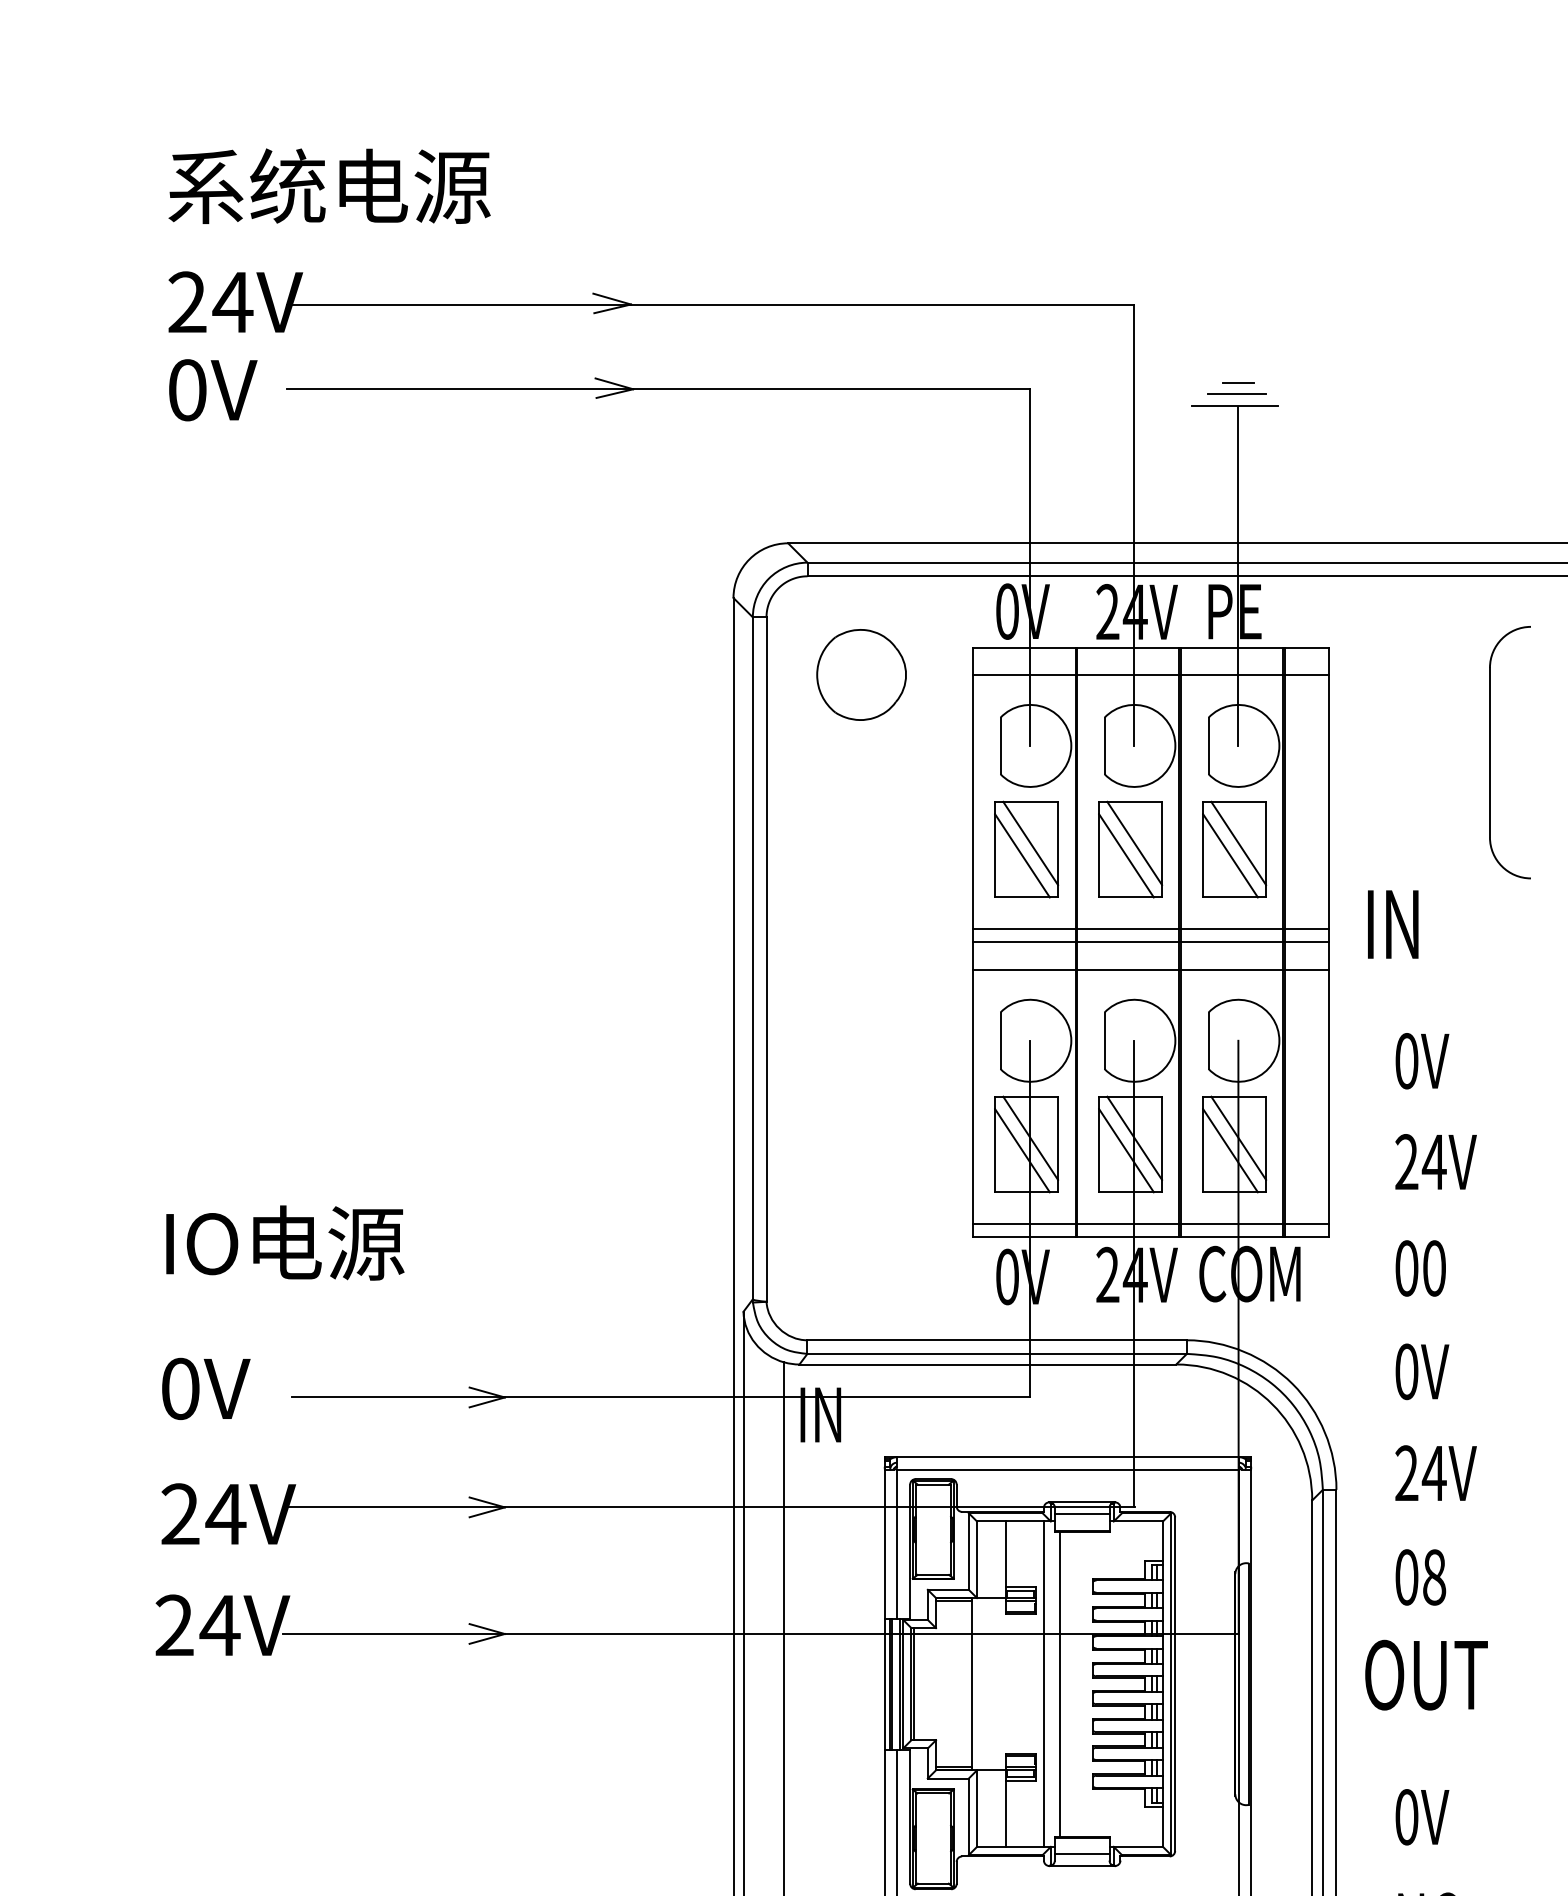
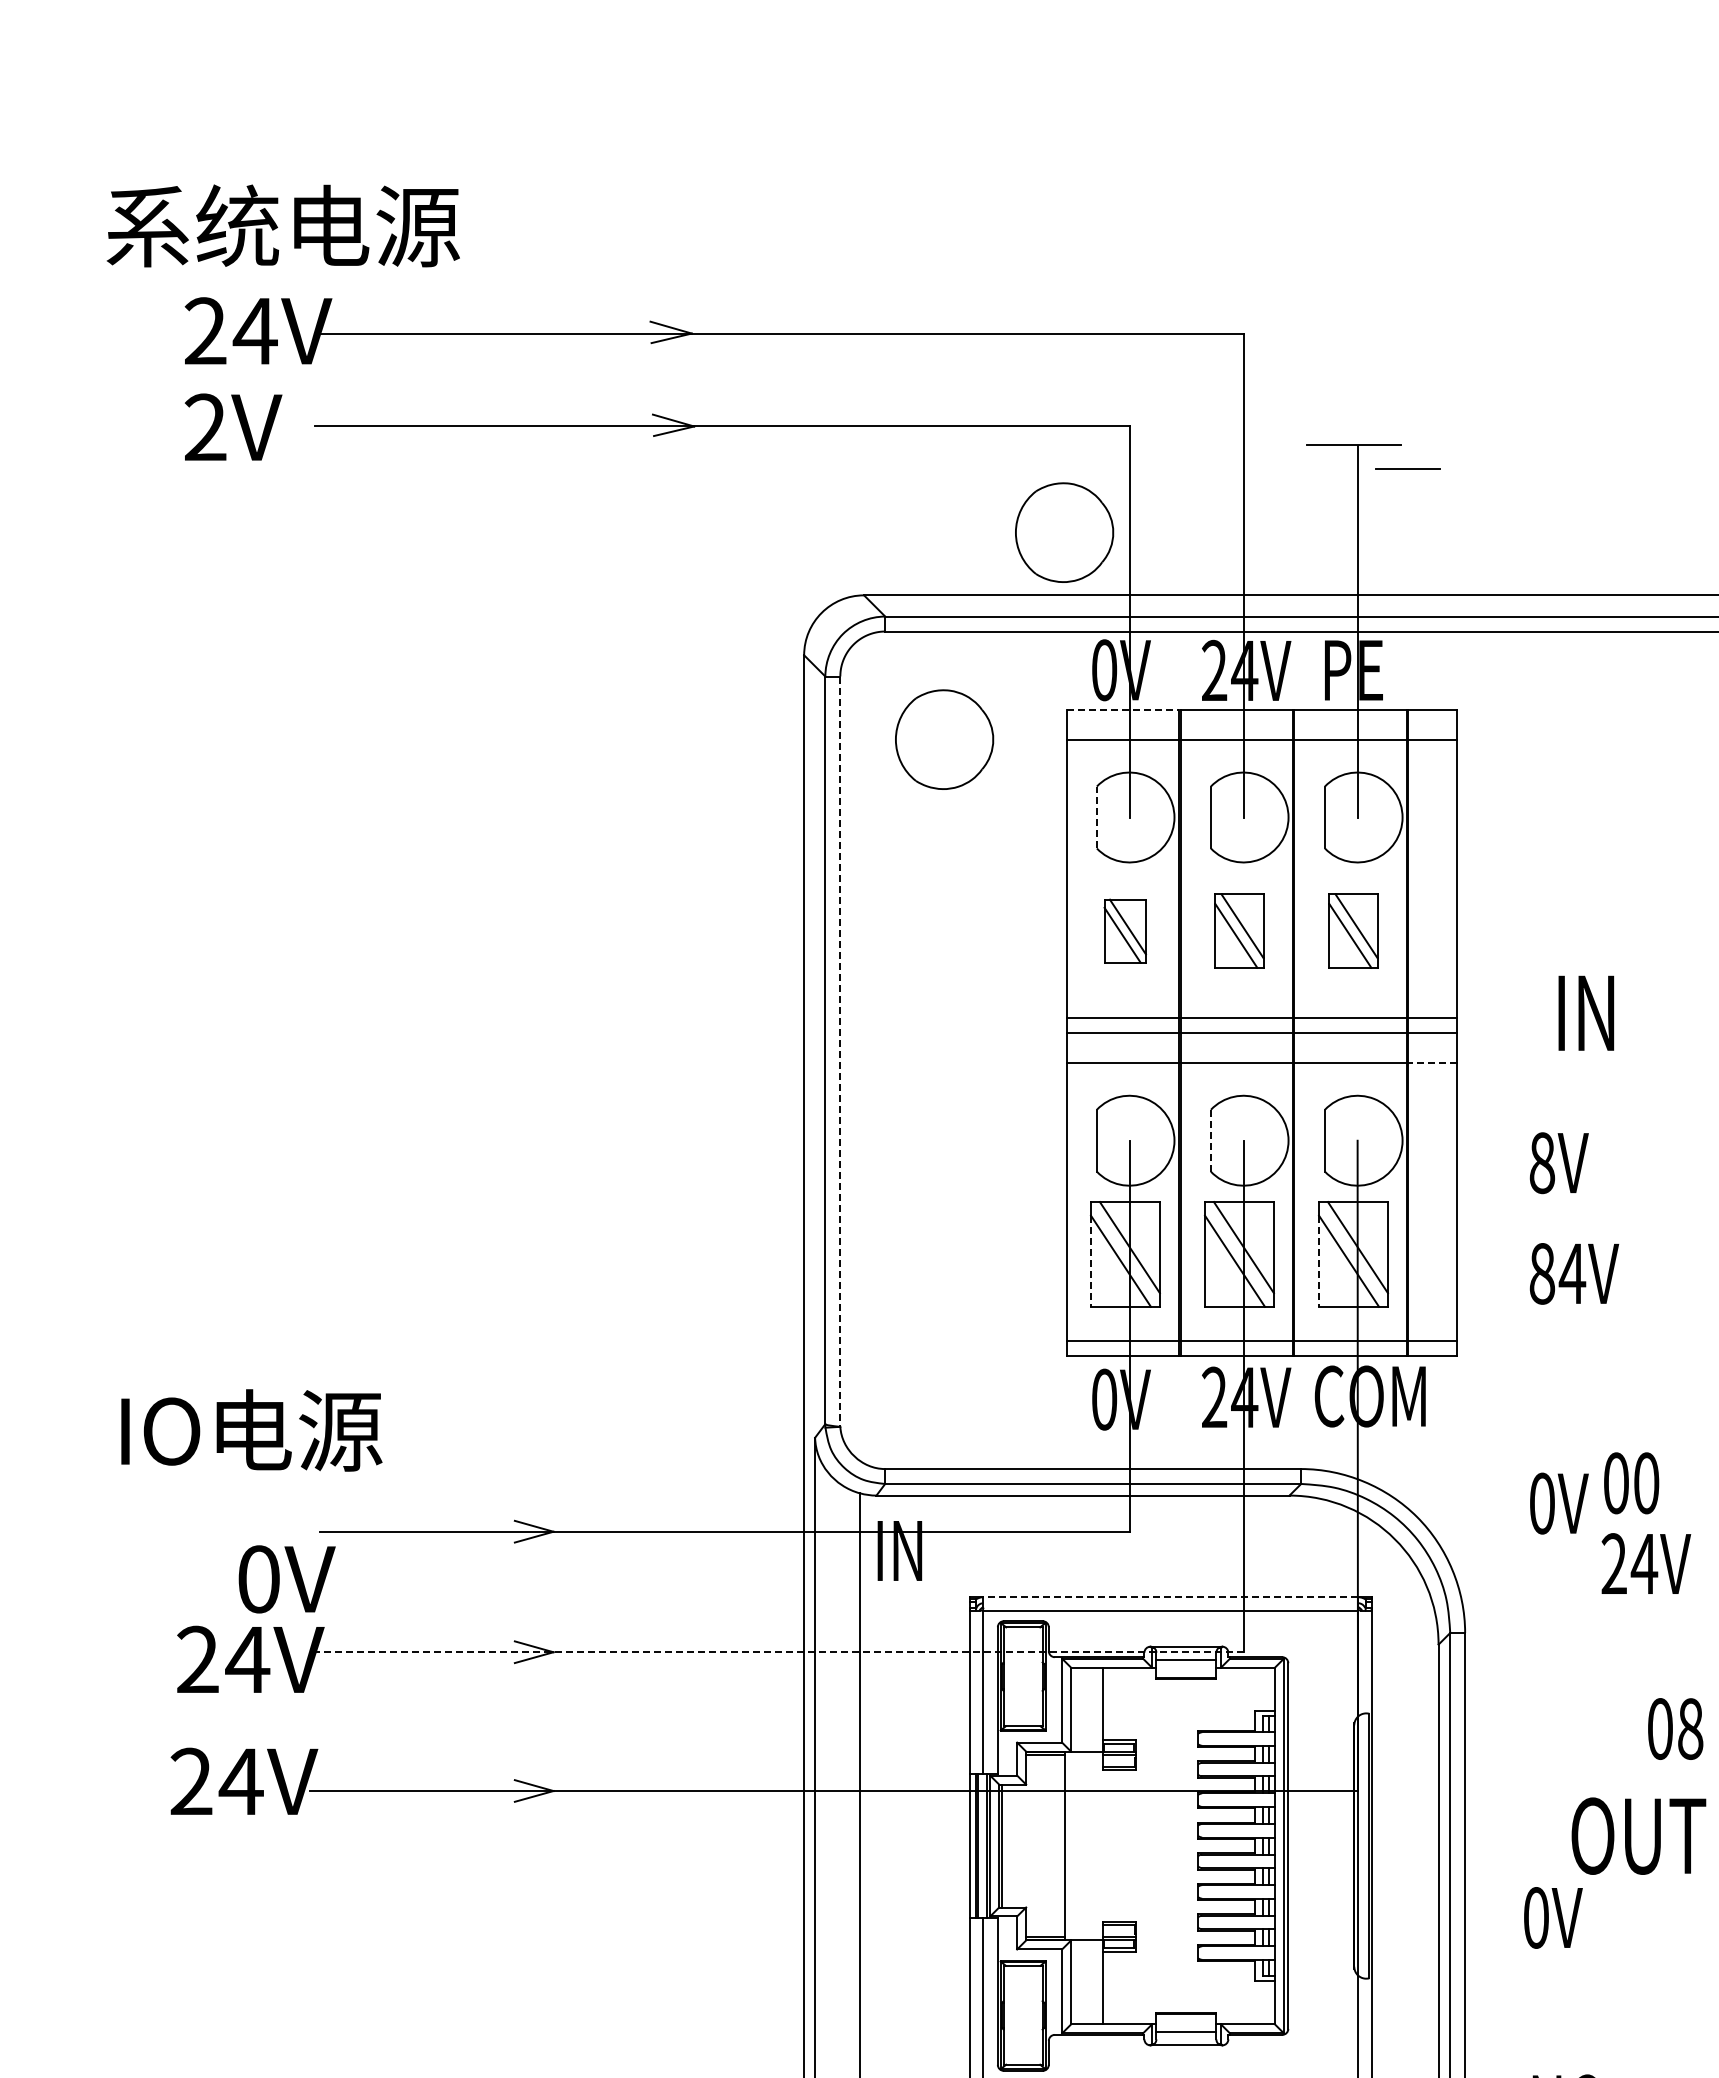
text: (328, 185) -> (282, 225), moved
line: (1238, 382) -> (1357, 419), removed
text: (187, 390) -> (205, 427), 0V -> 2V
line: (1236, 393) -> (1407, 468), moved
part: (971, 485) -> (1064, 532), added
line: (1024, 647) -> (1123, 709), solid -> dashed
line: (1000, 745) -> (1096, 817), solid -> dashed
part: (1490, 752) -> (1633, 824), removed
part: (1025, 849) -> (1124, 930), size x0.6
part: (1130, 849) -> (1239, 930), size x0.7
part: (1234, 849) -> (1353, 930), size x0.7
text: (1393, 923) -> (1586, 1012), moved
line: (766, 960) -> (840, 1052), solid -> dashed
line: (1306, 969) -> (1432, 1062), solid -> dashed
line: (1104, 1040) -> (1210, 1140), solid -> dashed
text: (1407, 1060) -> (1542, 1162), 0V -> 8V
line: (994, 1150) -> (1090, 1261), solid -> dashed
line: (1203, 1150) -> (1319, 1261), solid -> dashed
text: (1407, 1161) -> (1542, 1273), 24V -> 84V
text: (285, 1243) -> (251, 1430), moved
text: (1420, 1268) -> (1631, 1483), moved
text: (205, 1389) -> (286, 1579), moved
line: (1067, 1457) -> (1170, 1597), solid -> dashed
text: (1436, 1472) -> (1646, 1563), moved
line: (710, 1507) -> (778, 1652), solid -> dashed
text: (1420, 1576) -> (1675, 1728), moved
text: (1426, 1674) -> (1638, 1835), moved
line: (1043, 1683) -> (1144, 1845), removed
line: (1060, 1683) -> (1162, 1845), removed
text: (1422, 1816) -> (1553, 1917), moved

